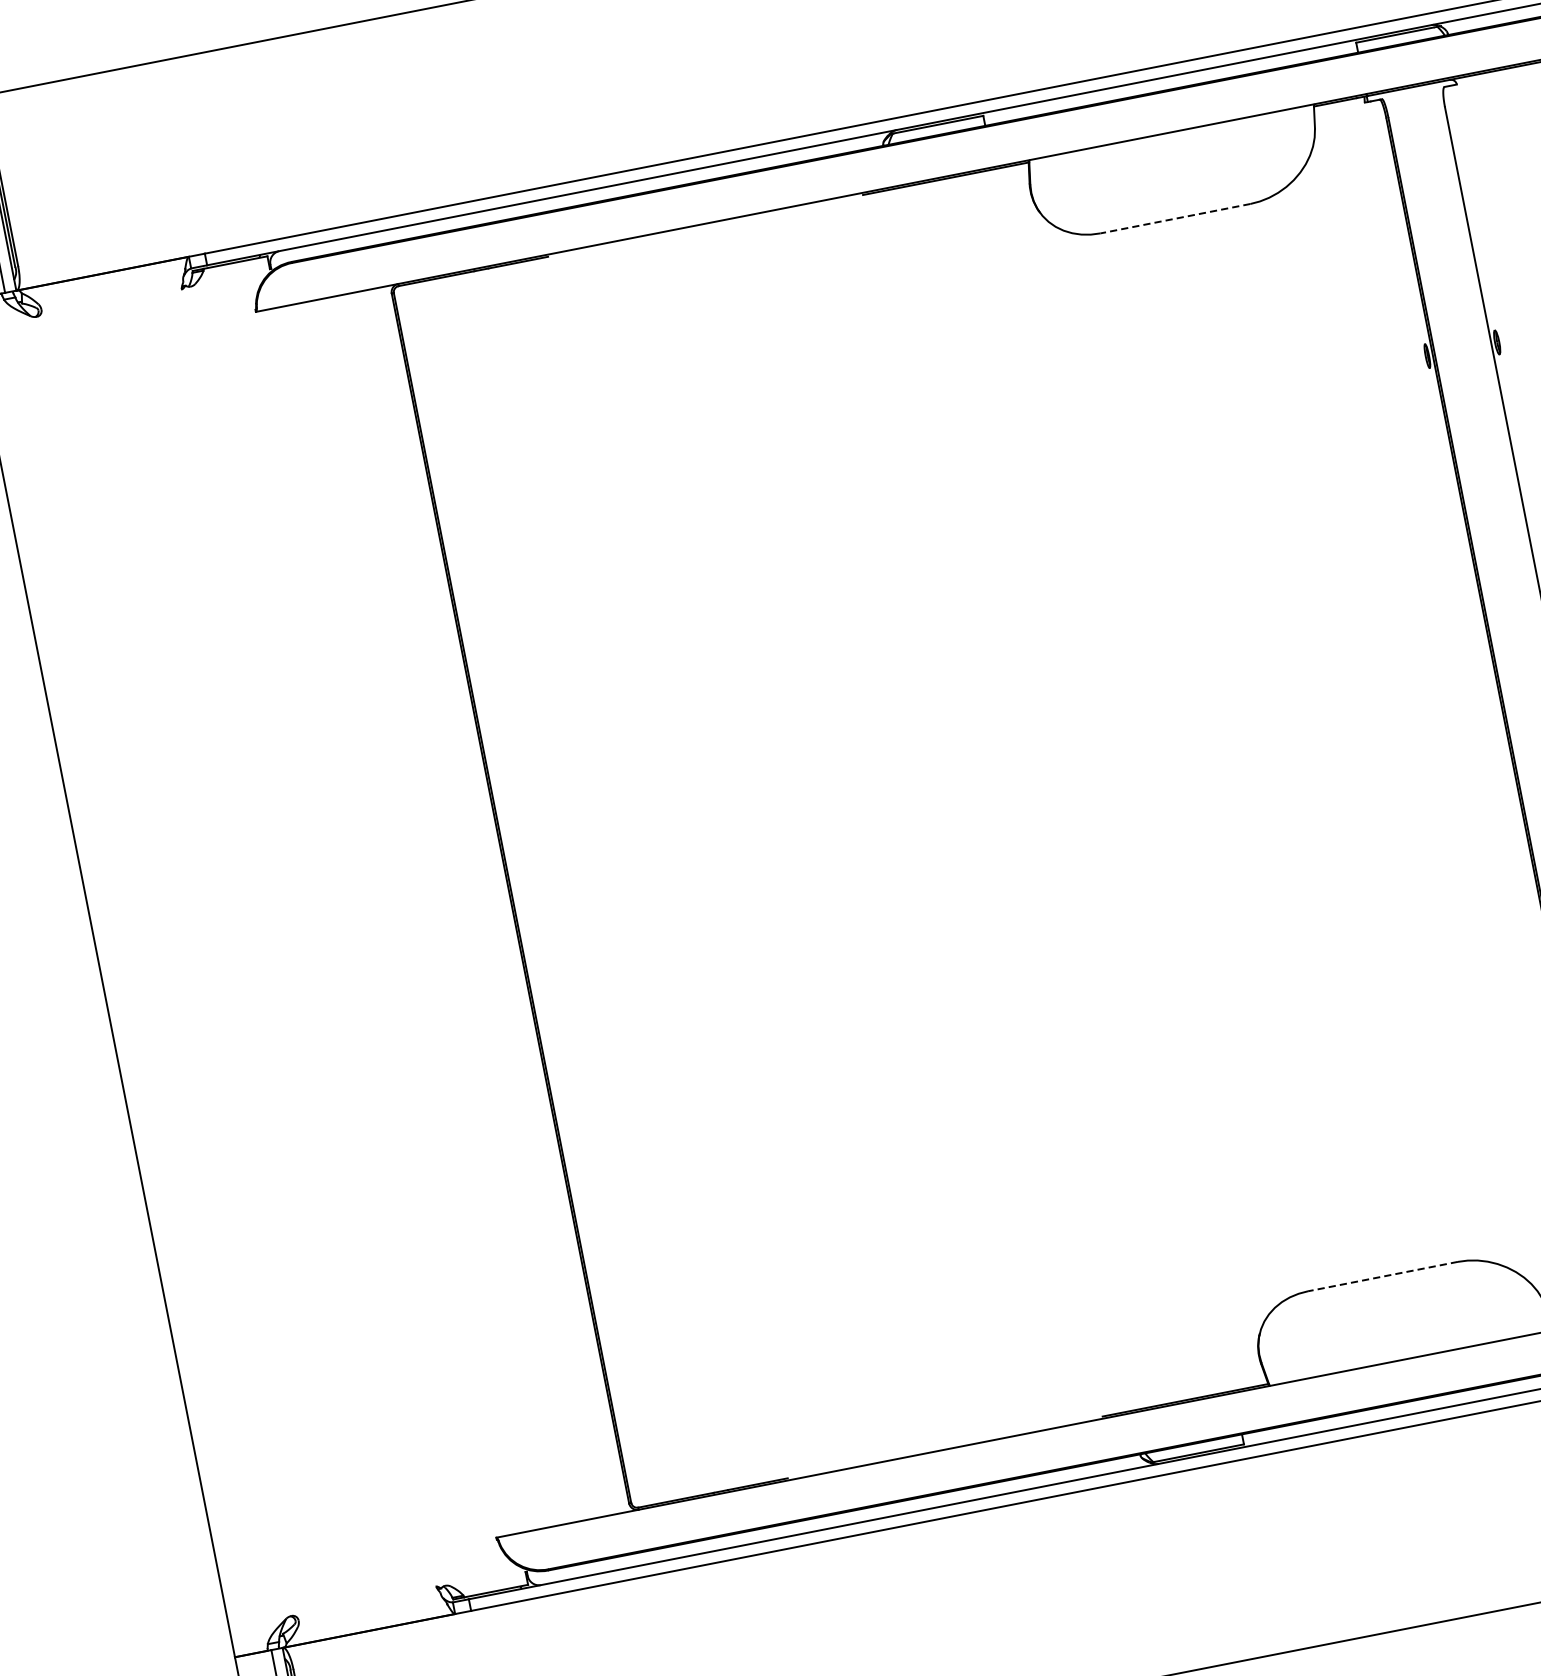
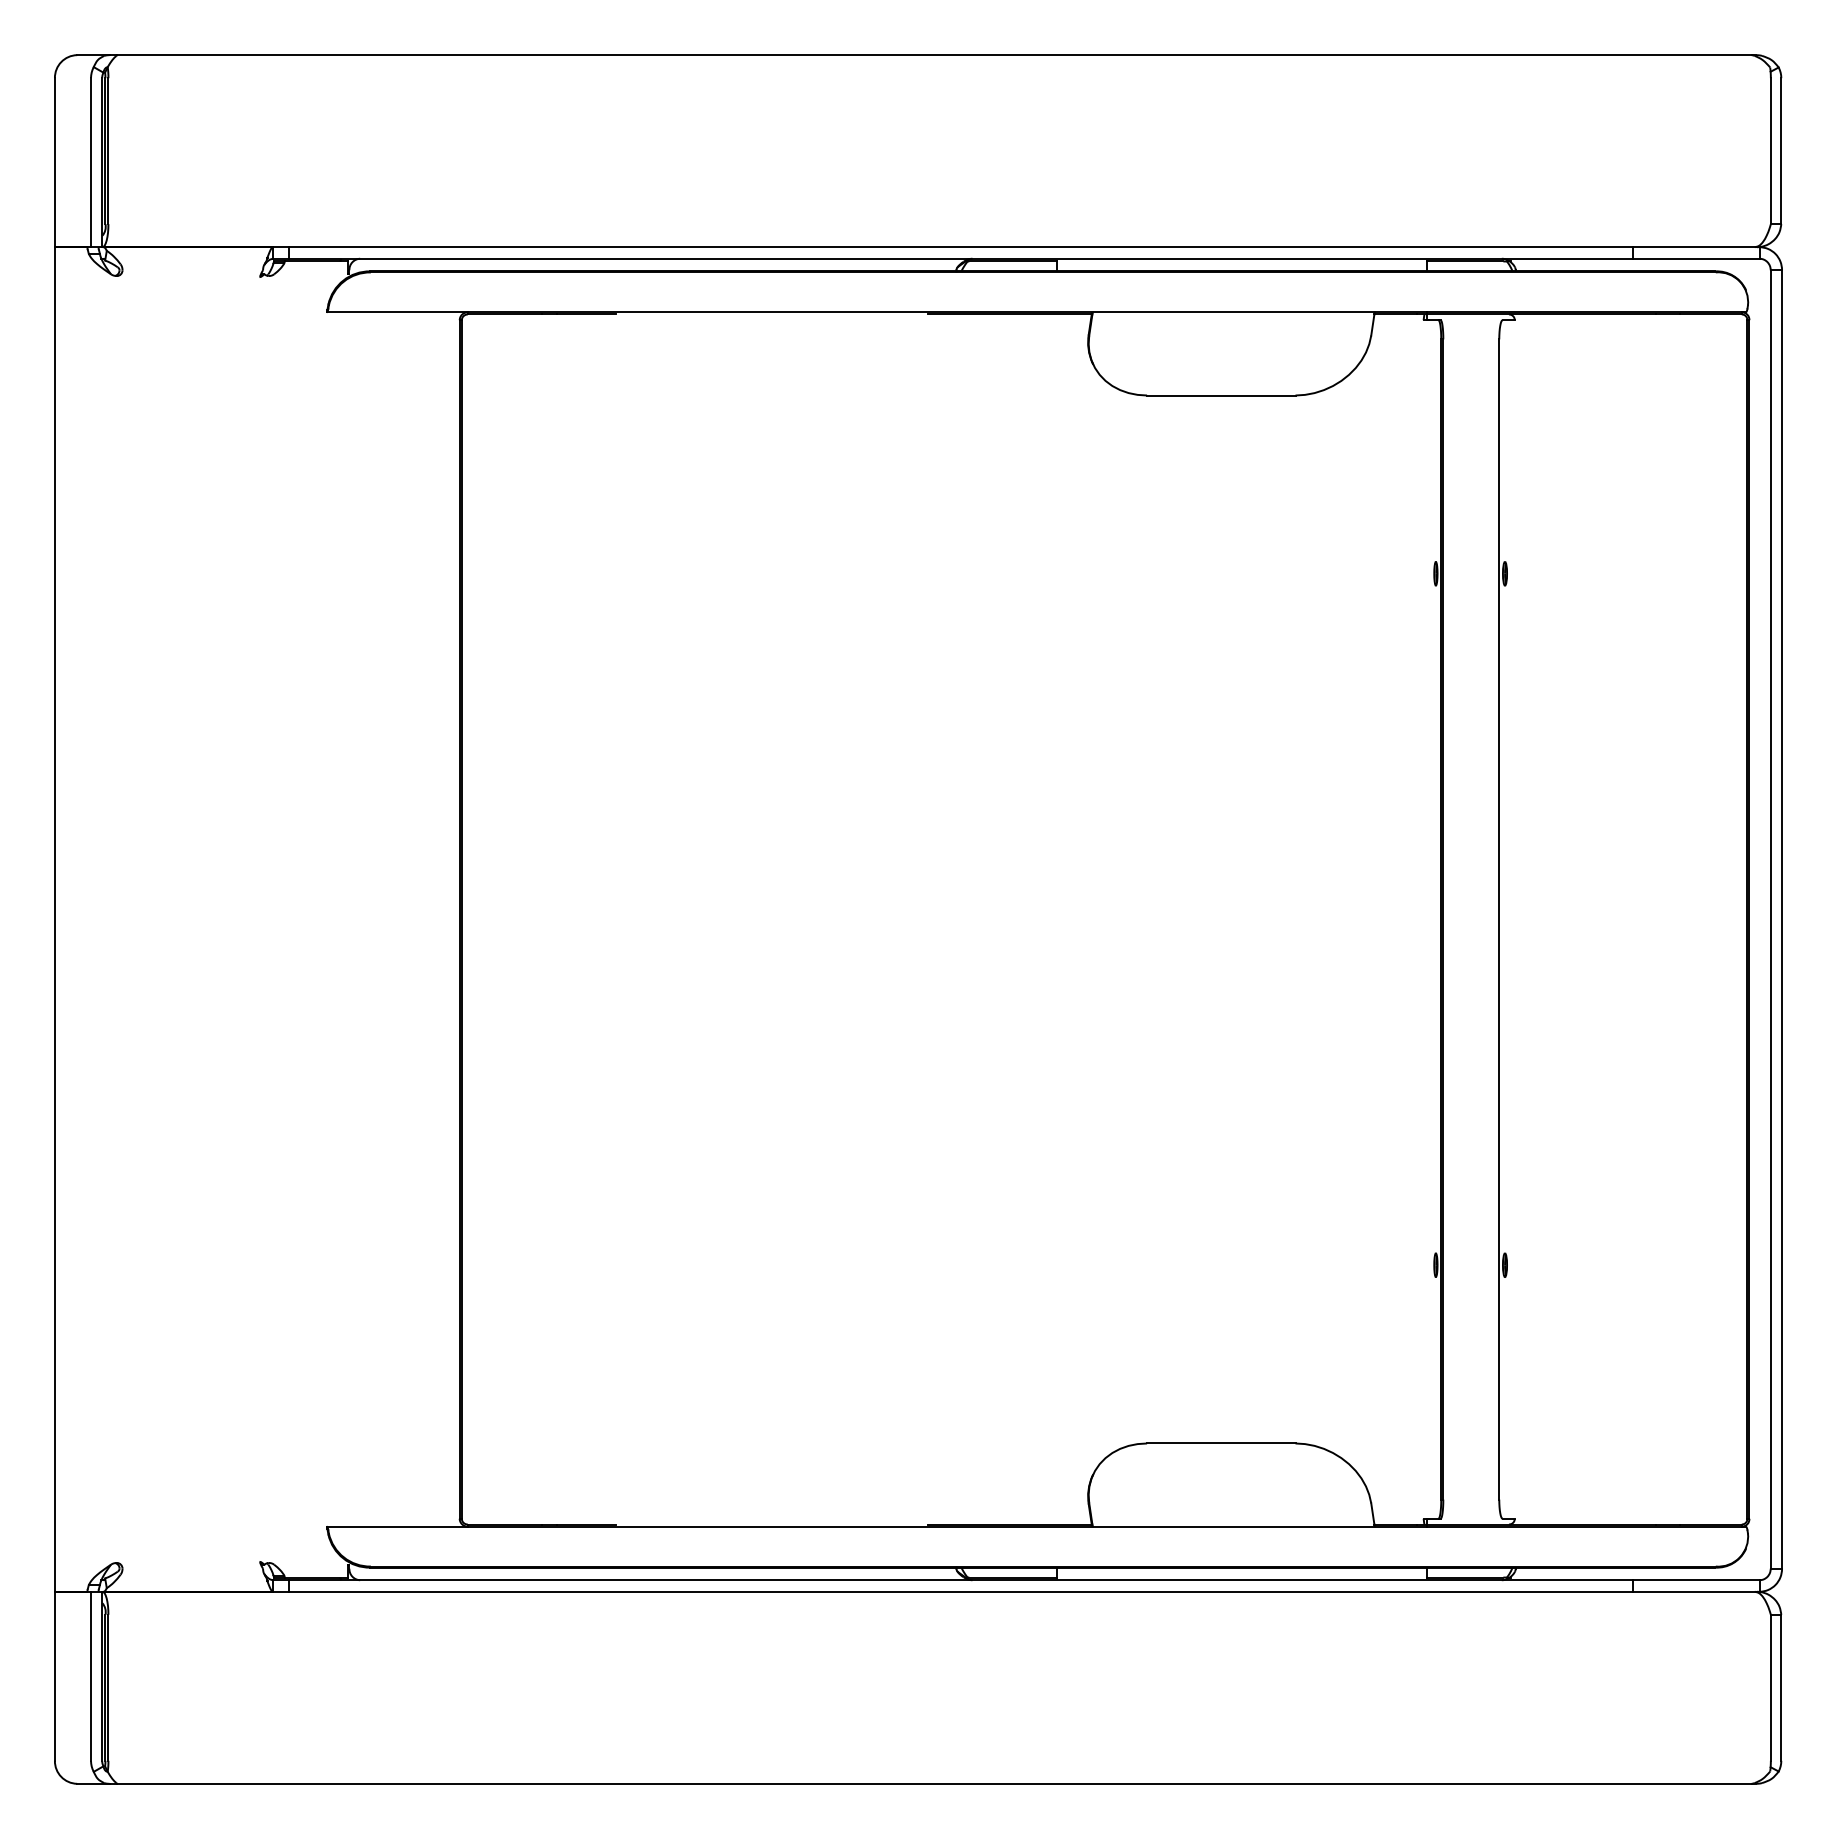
line: (1174, 218) -> (1220, 395), dashed -> solid
line: (1382, 1276) -> (1220, 1443), dashed -> solid

